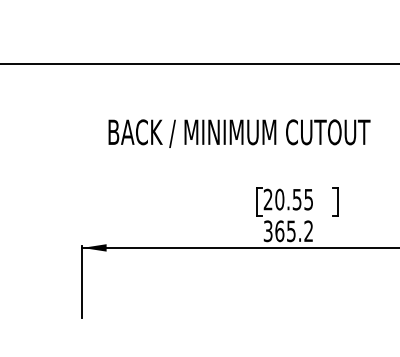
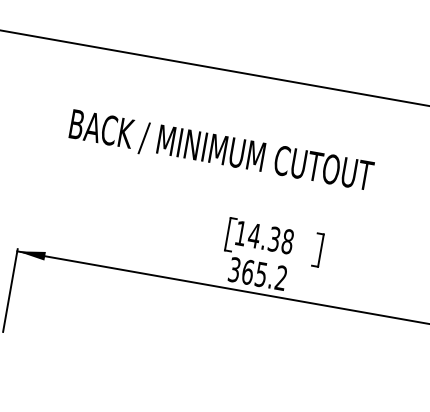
text: (288, 199) -> (264, 237), 20.55 -> 14.38

